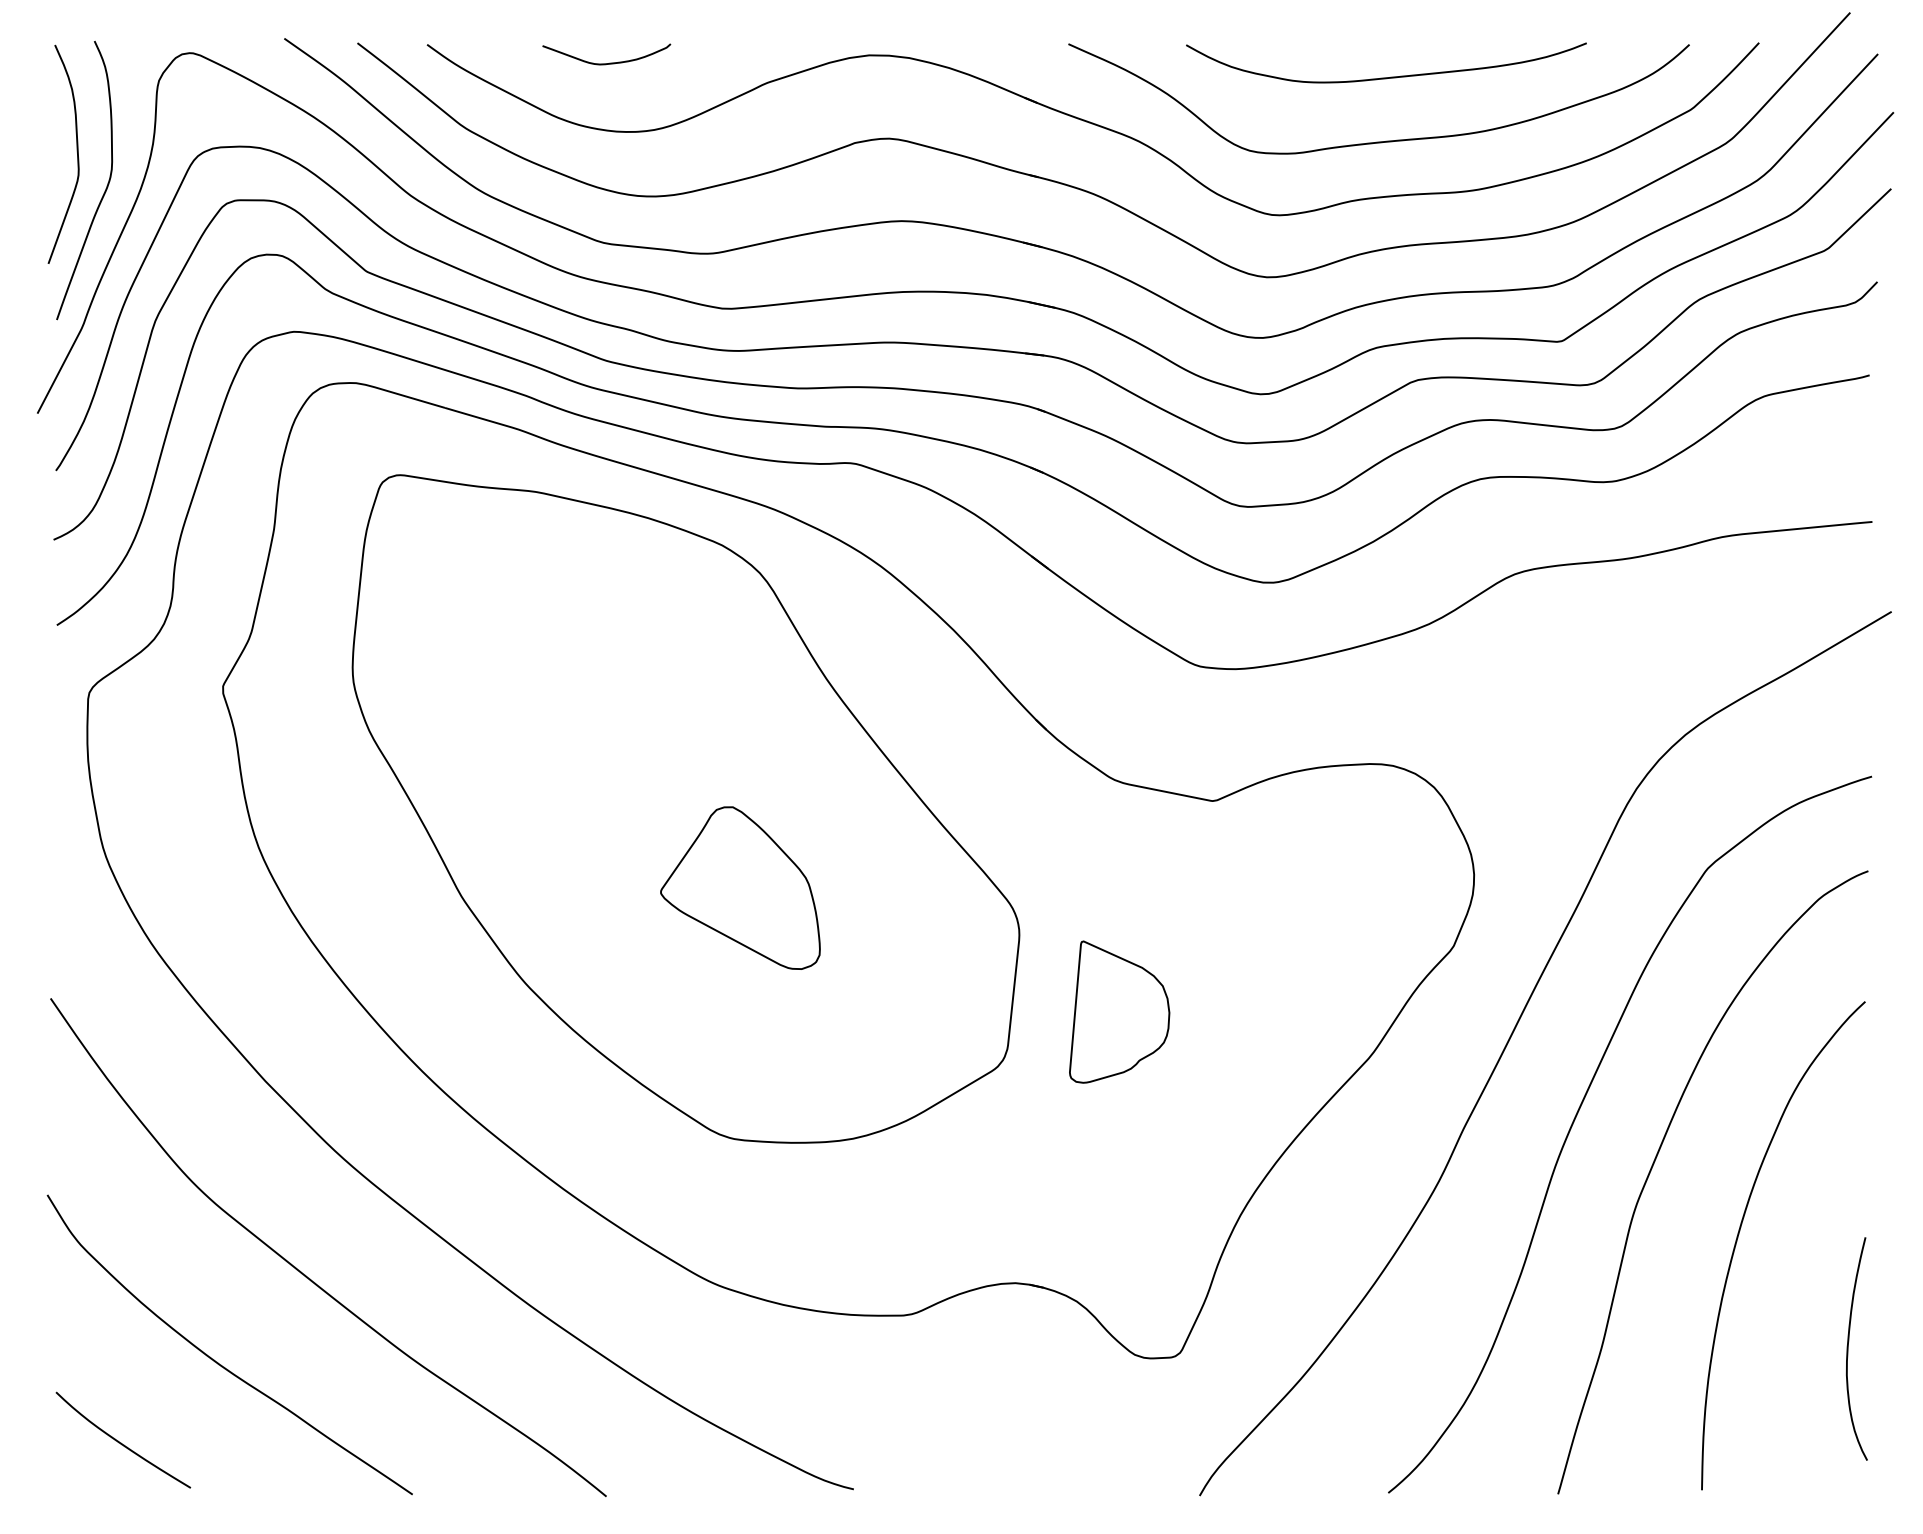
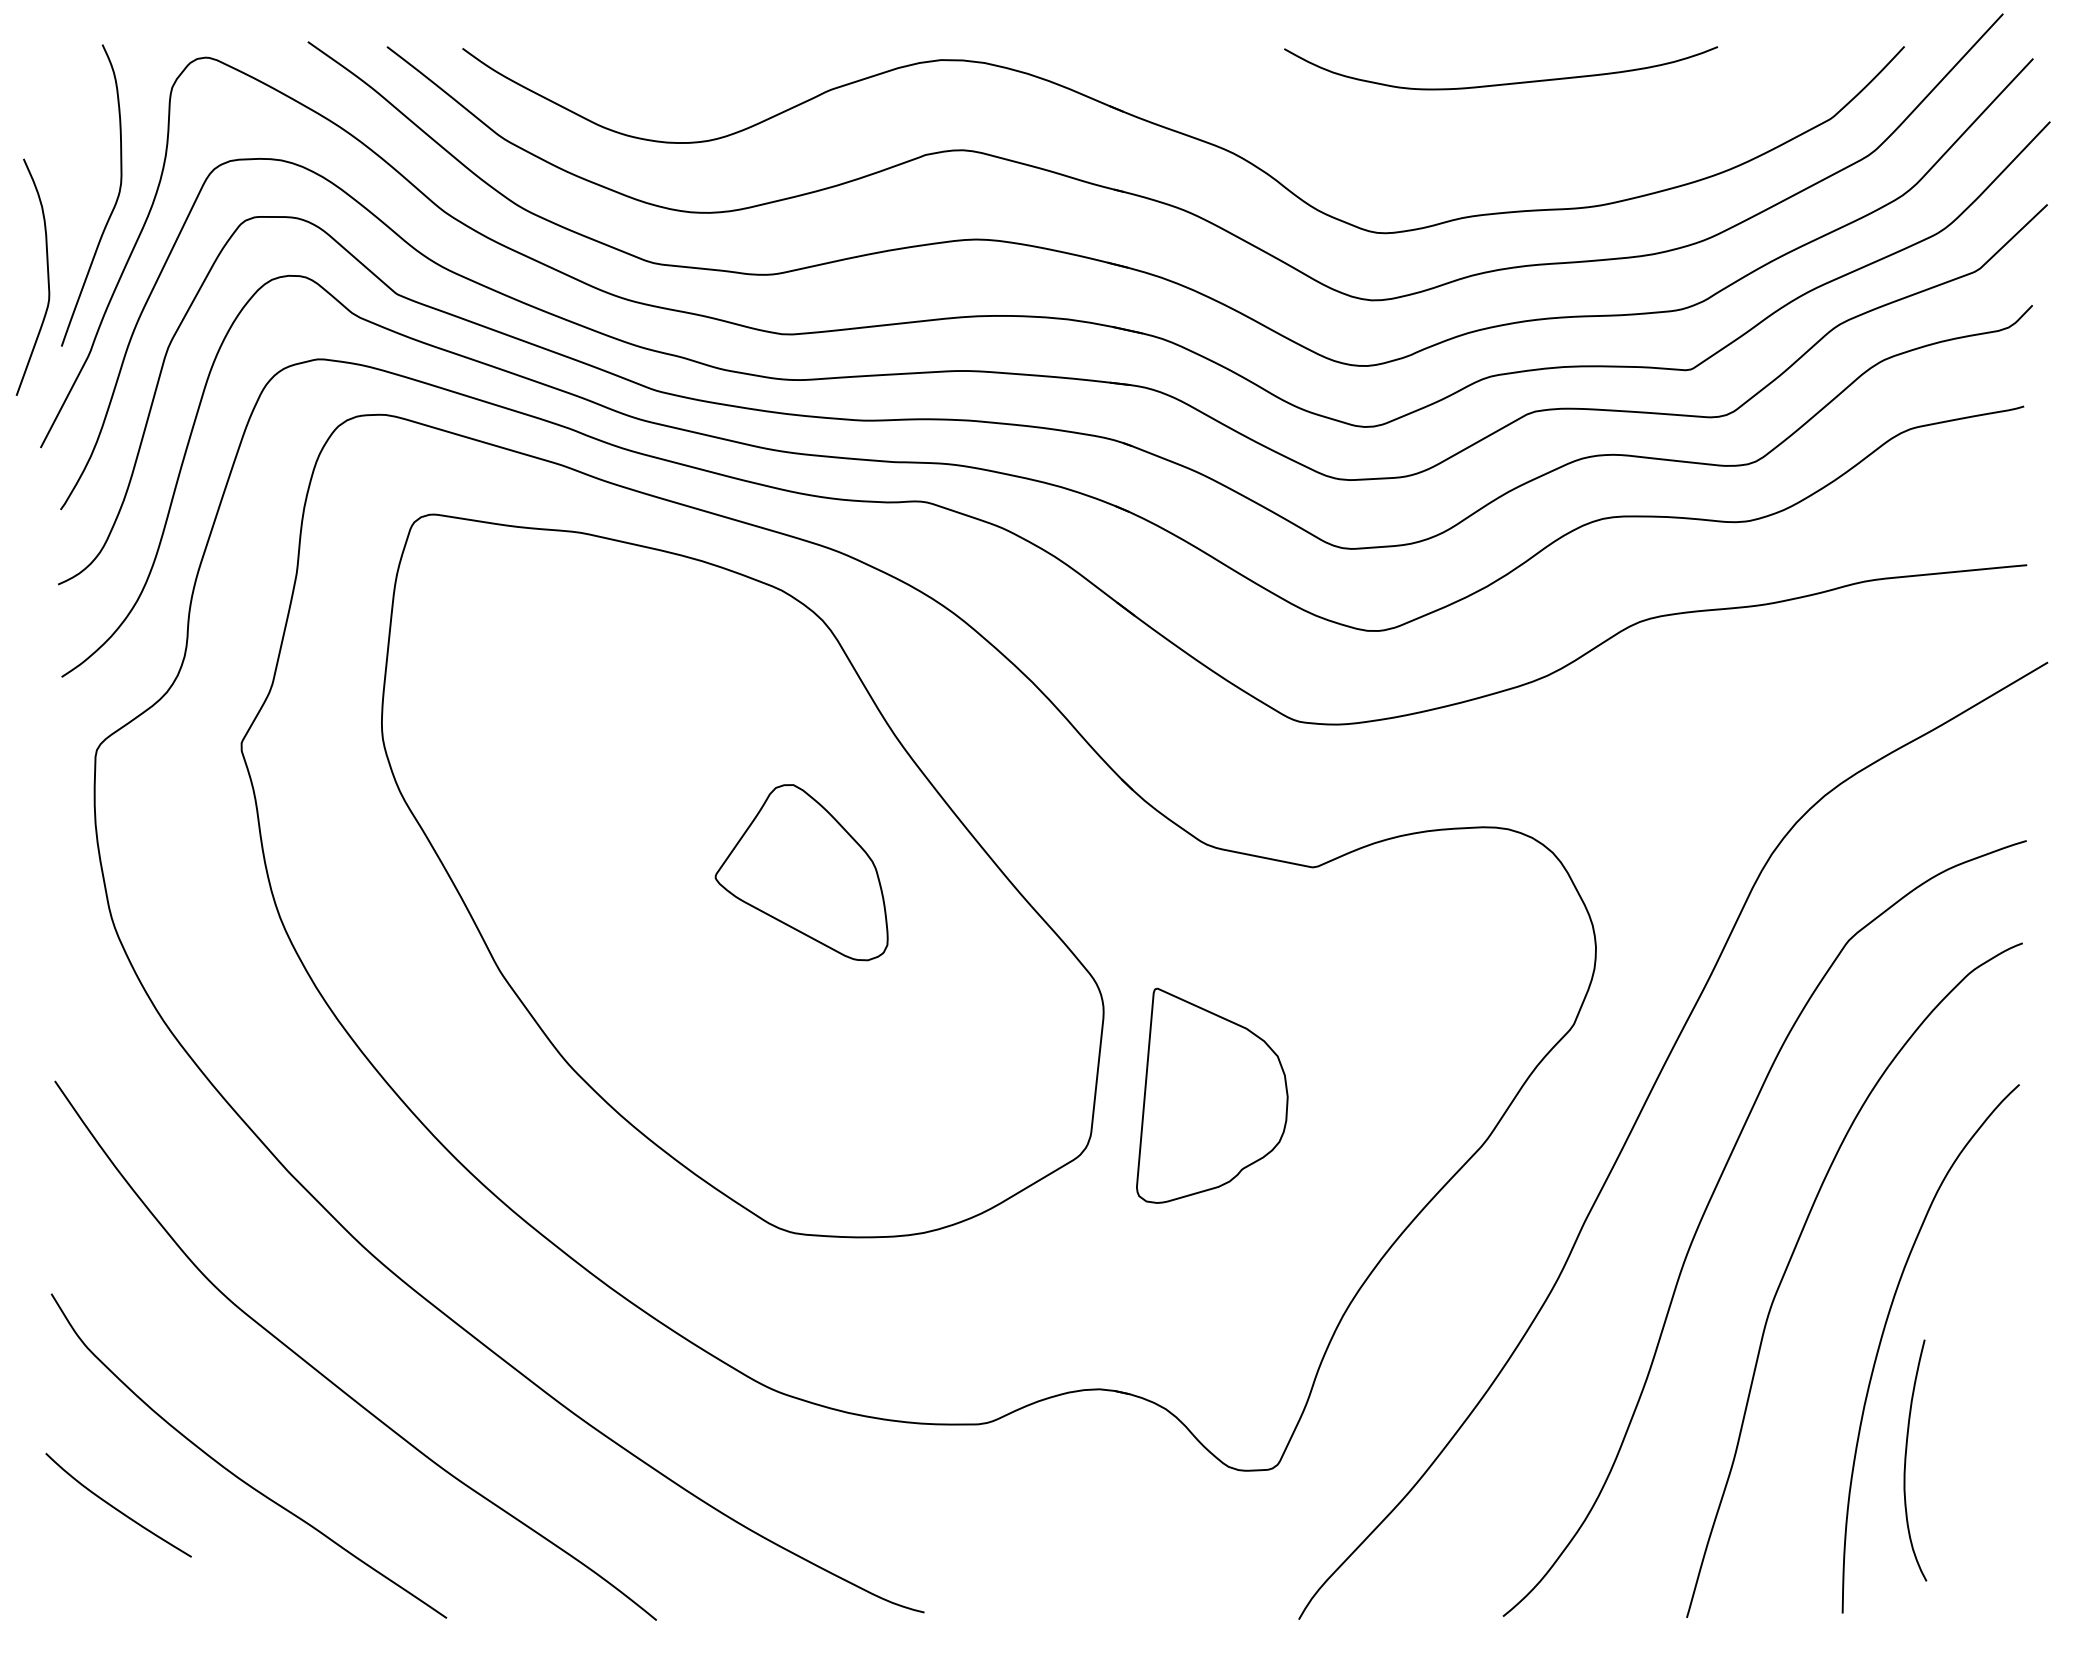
curve: (606, 63) -> (656, 68), removed
curve: (1385, 140) -> (1499, 152), removed
curve: (77, 153) -> (47, 276), moved
part: (740, 888) -> (801, 872), moved
part: (1118, 1011) -> (1211, 1095), size x1.4
curve: (1848, 1348) -> (1906, 1460), moved
curve: (122, 1443) -> (117, 1508), moved

